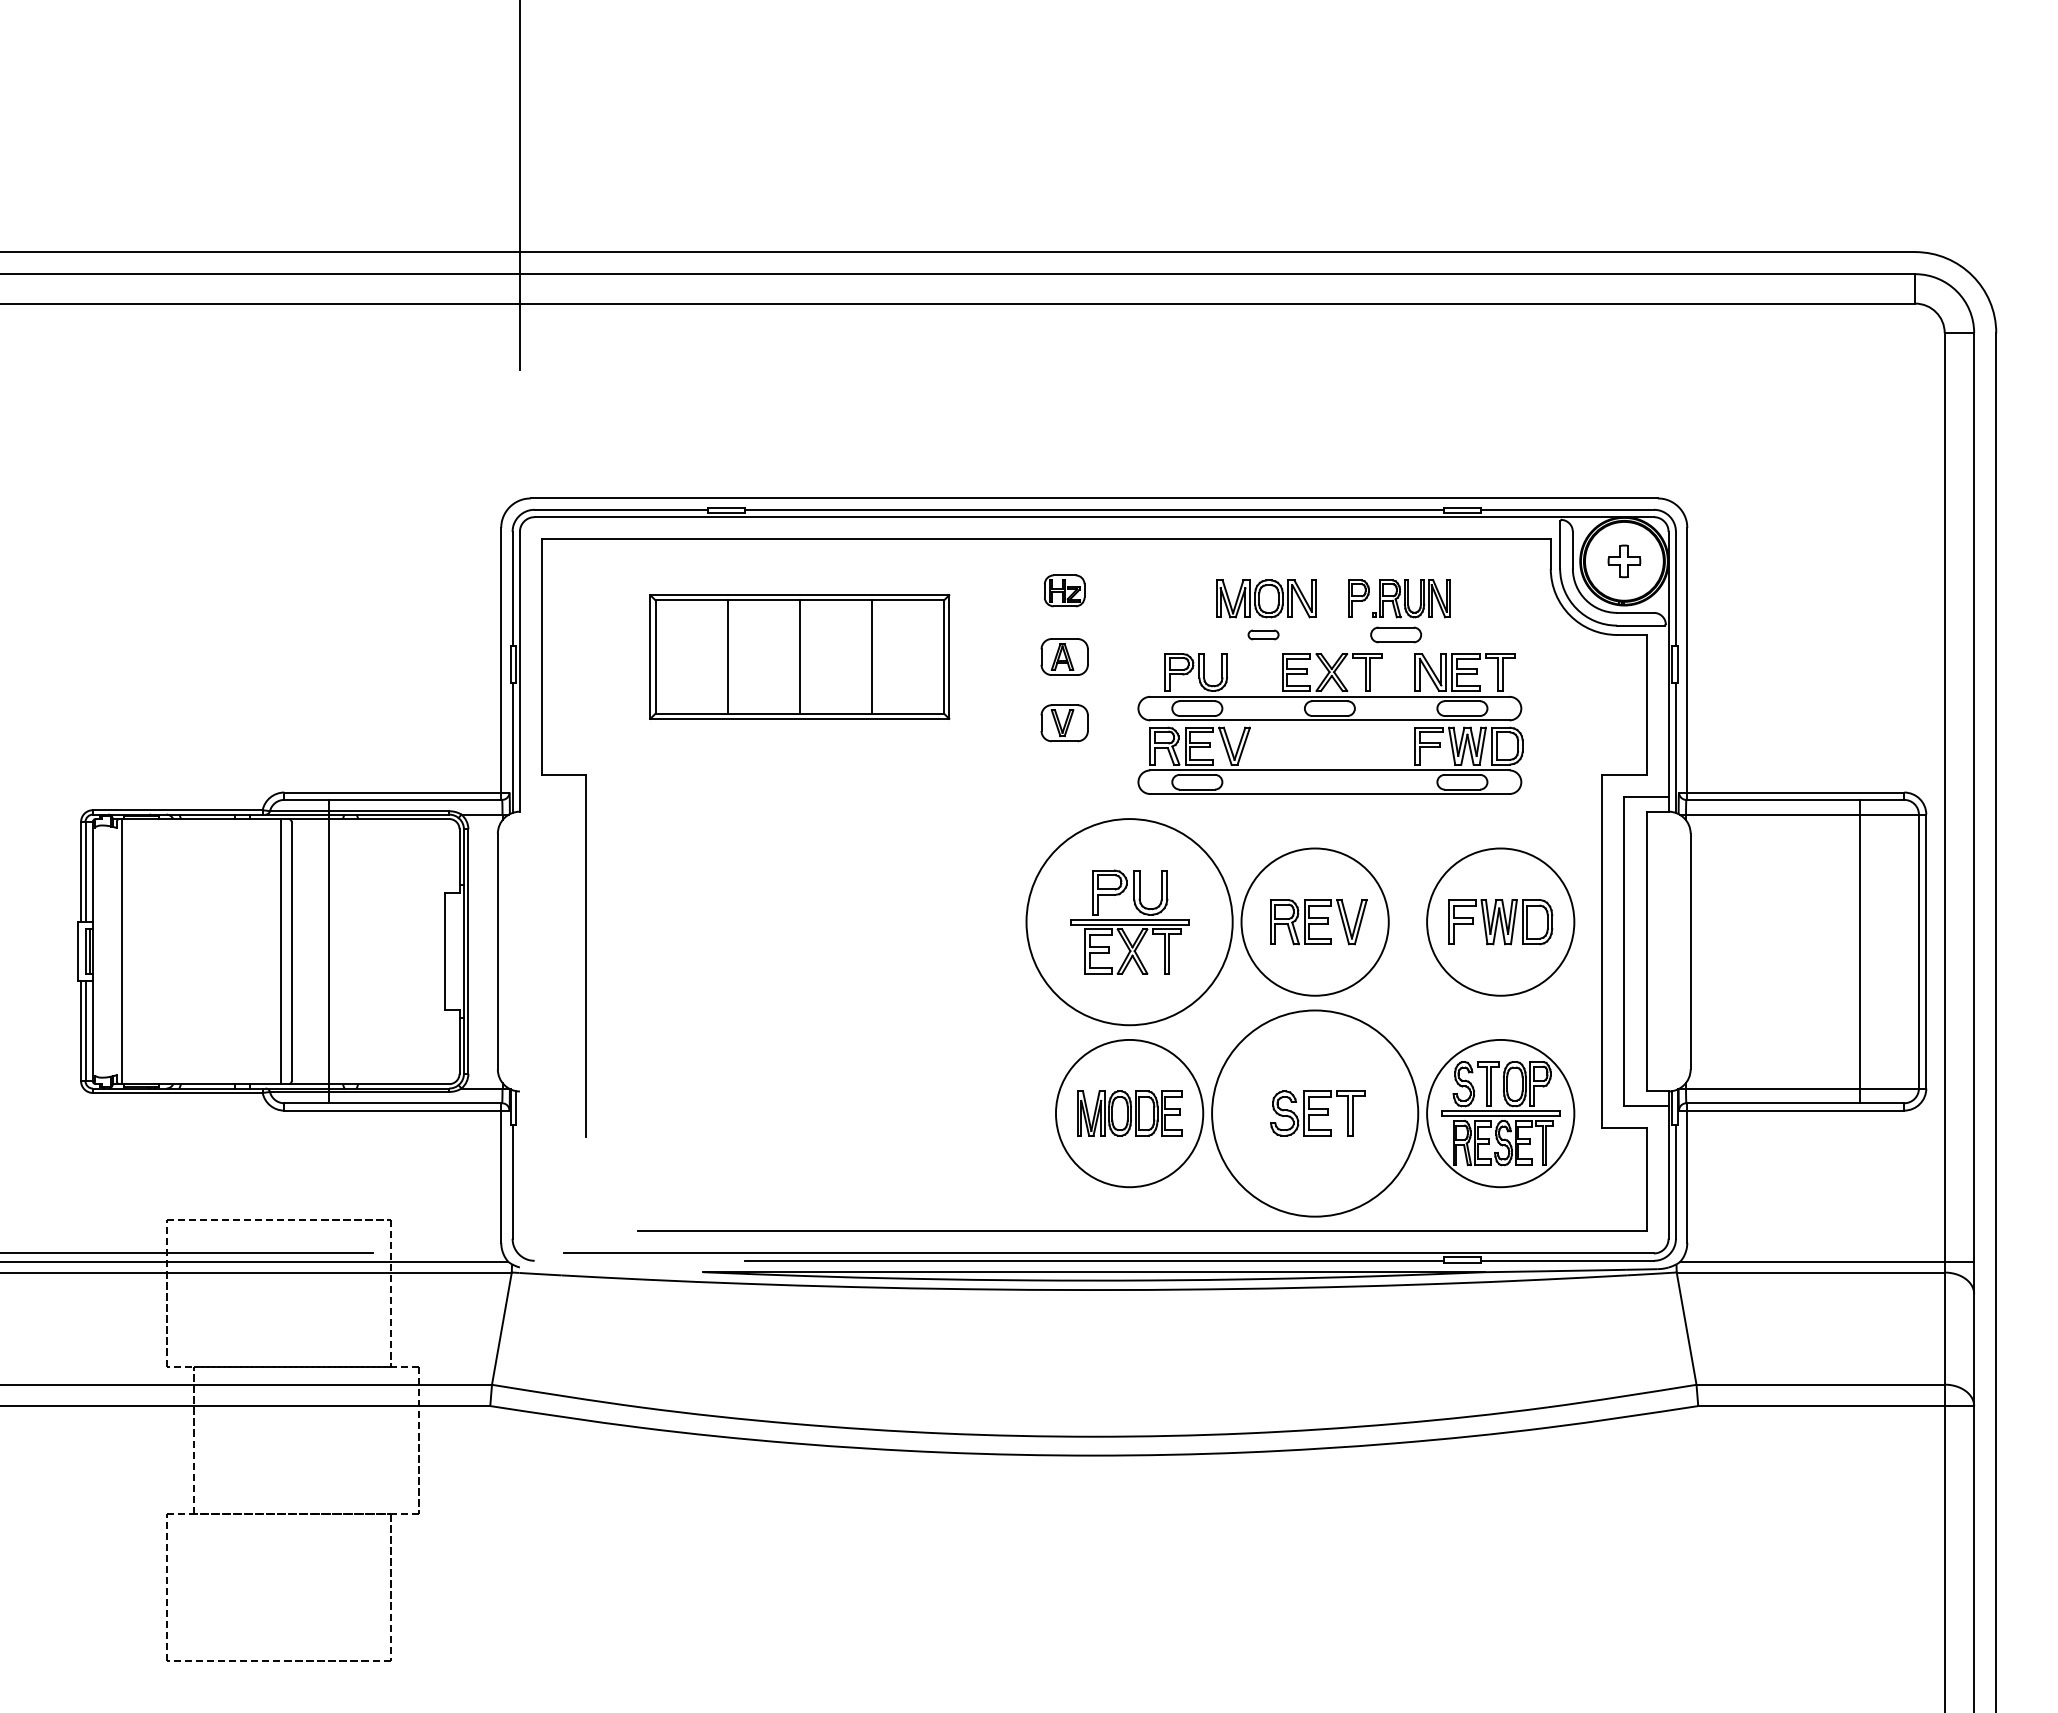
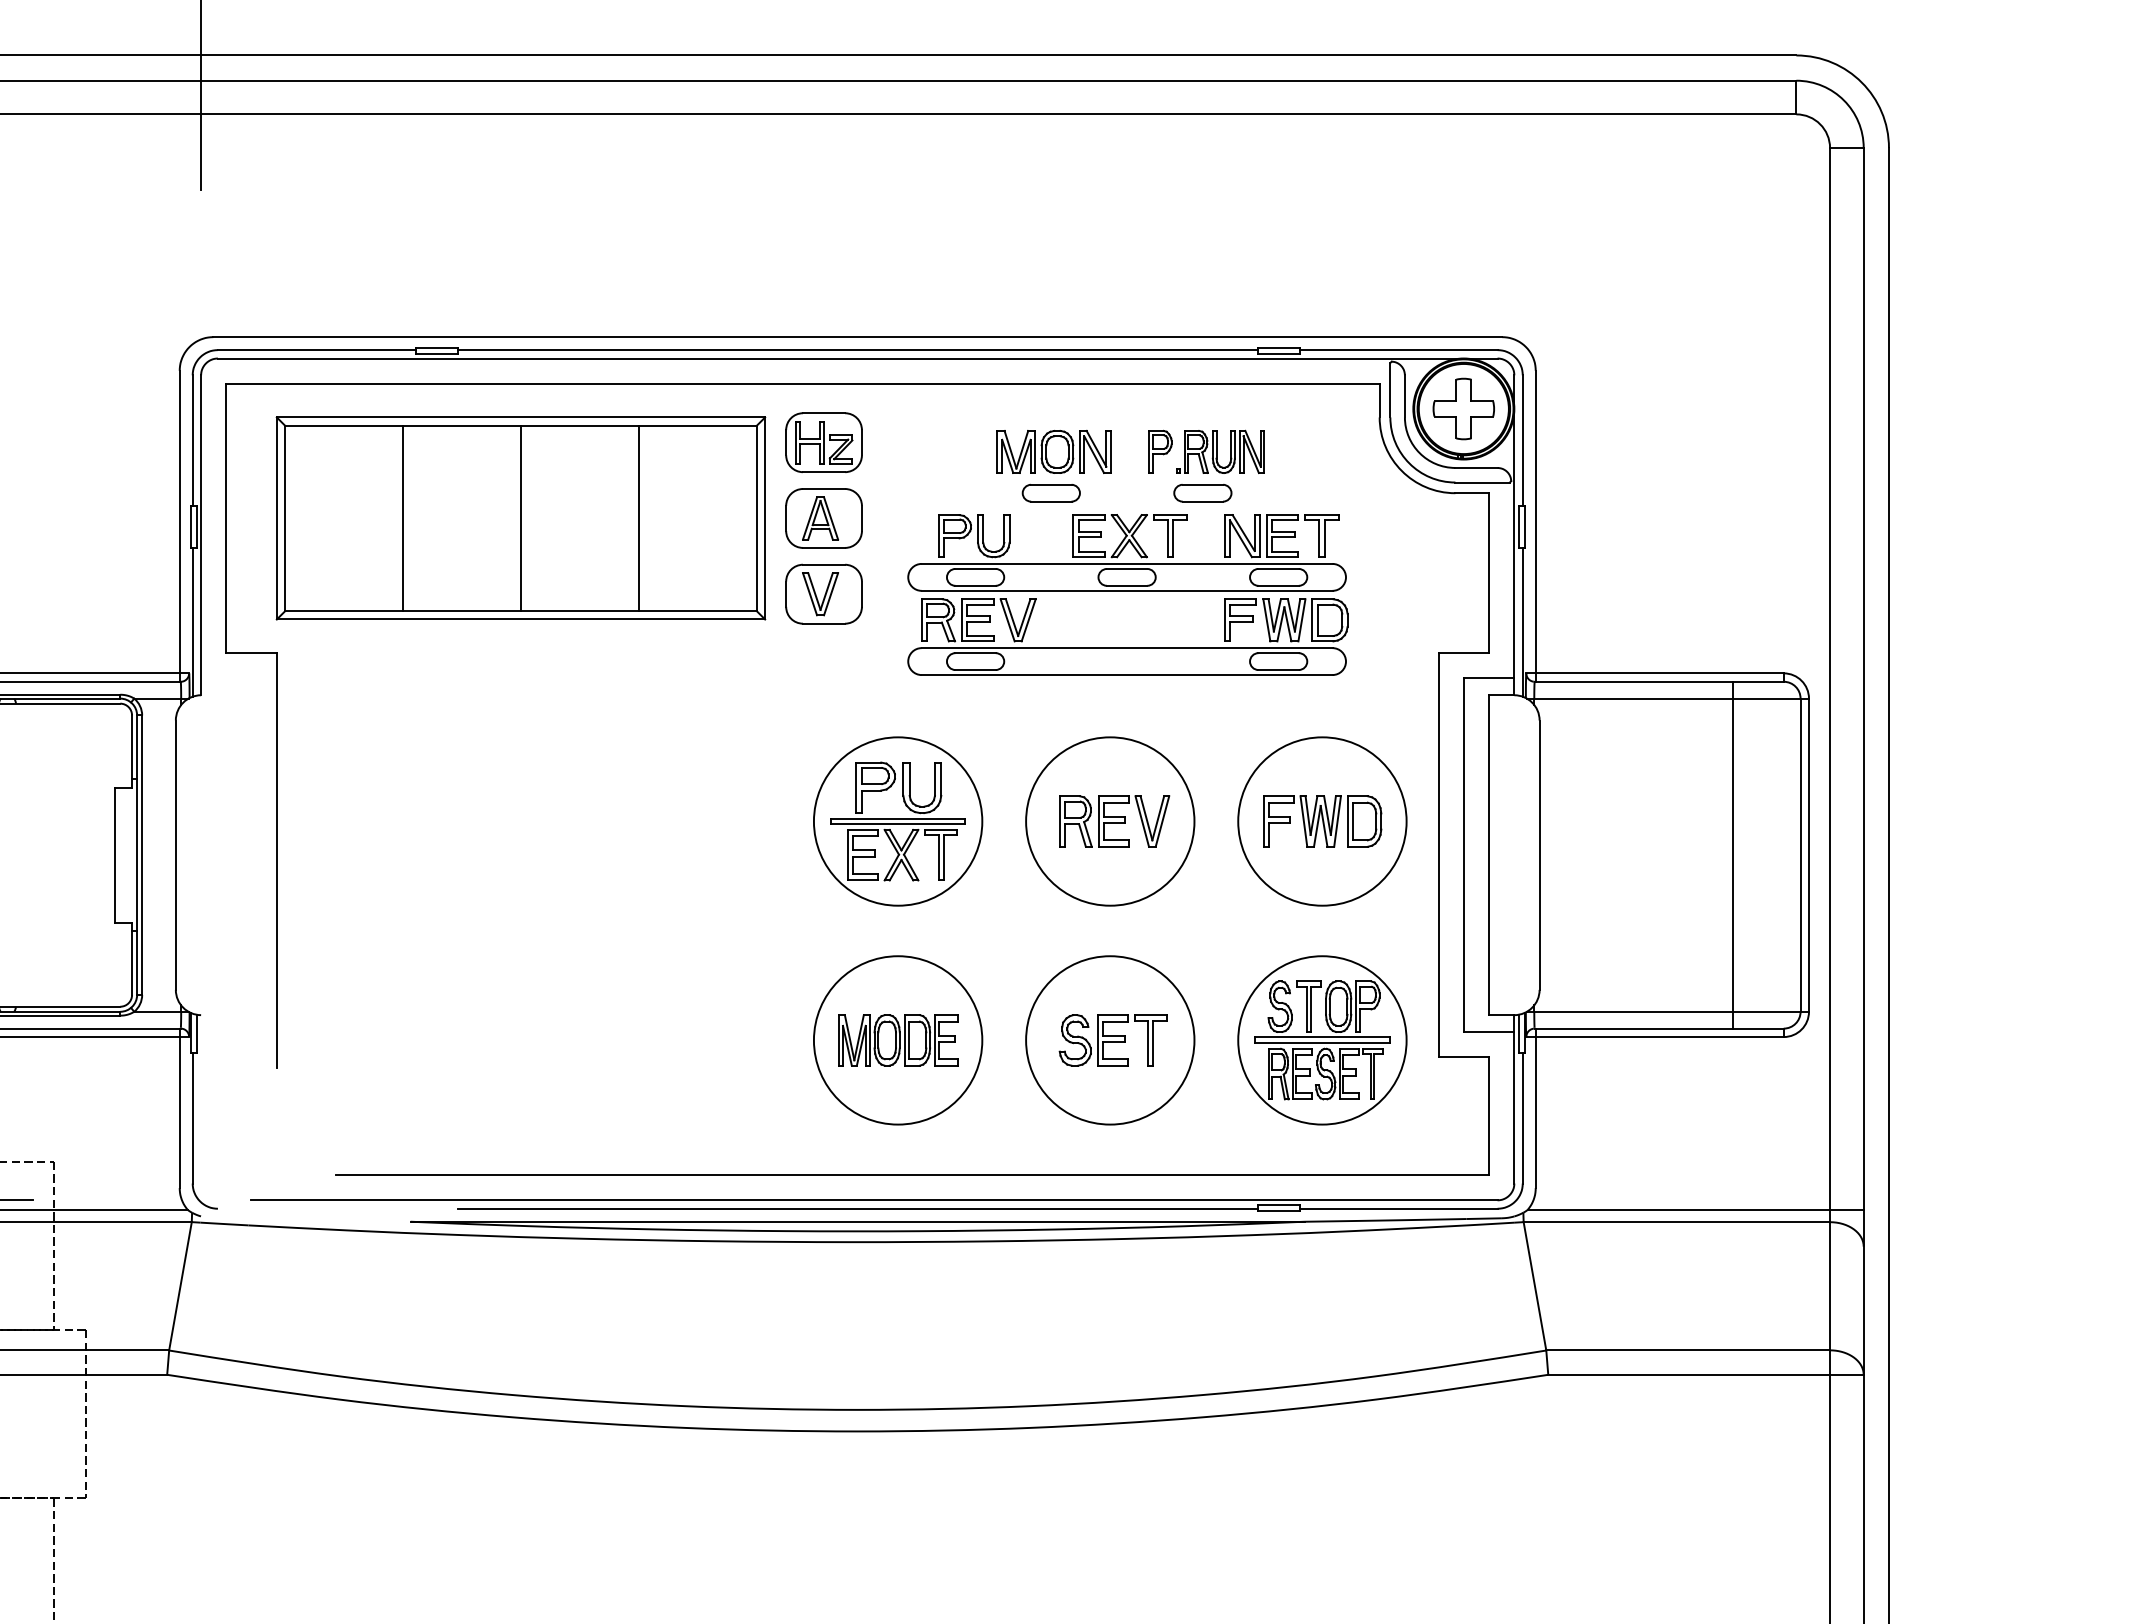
part: (1624, 561) -> (1463, 409), size x1.67
part: (1064, 590) -> (823, 442), size x1.67
part: (1263, 634) -> (1051, 492), size x1.67
part: (799, 656) -> (520, 517), size x1.43
part: (1064, 656) -> (823, 517), size x1.43
part: (1064, 722) -> (823, 593), size x1.43
circle: (1129, 921) -> (898, 820), size x0.71
circle: (1314, 1113) -> (1109, 1040), size x0.71

